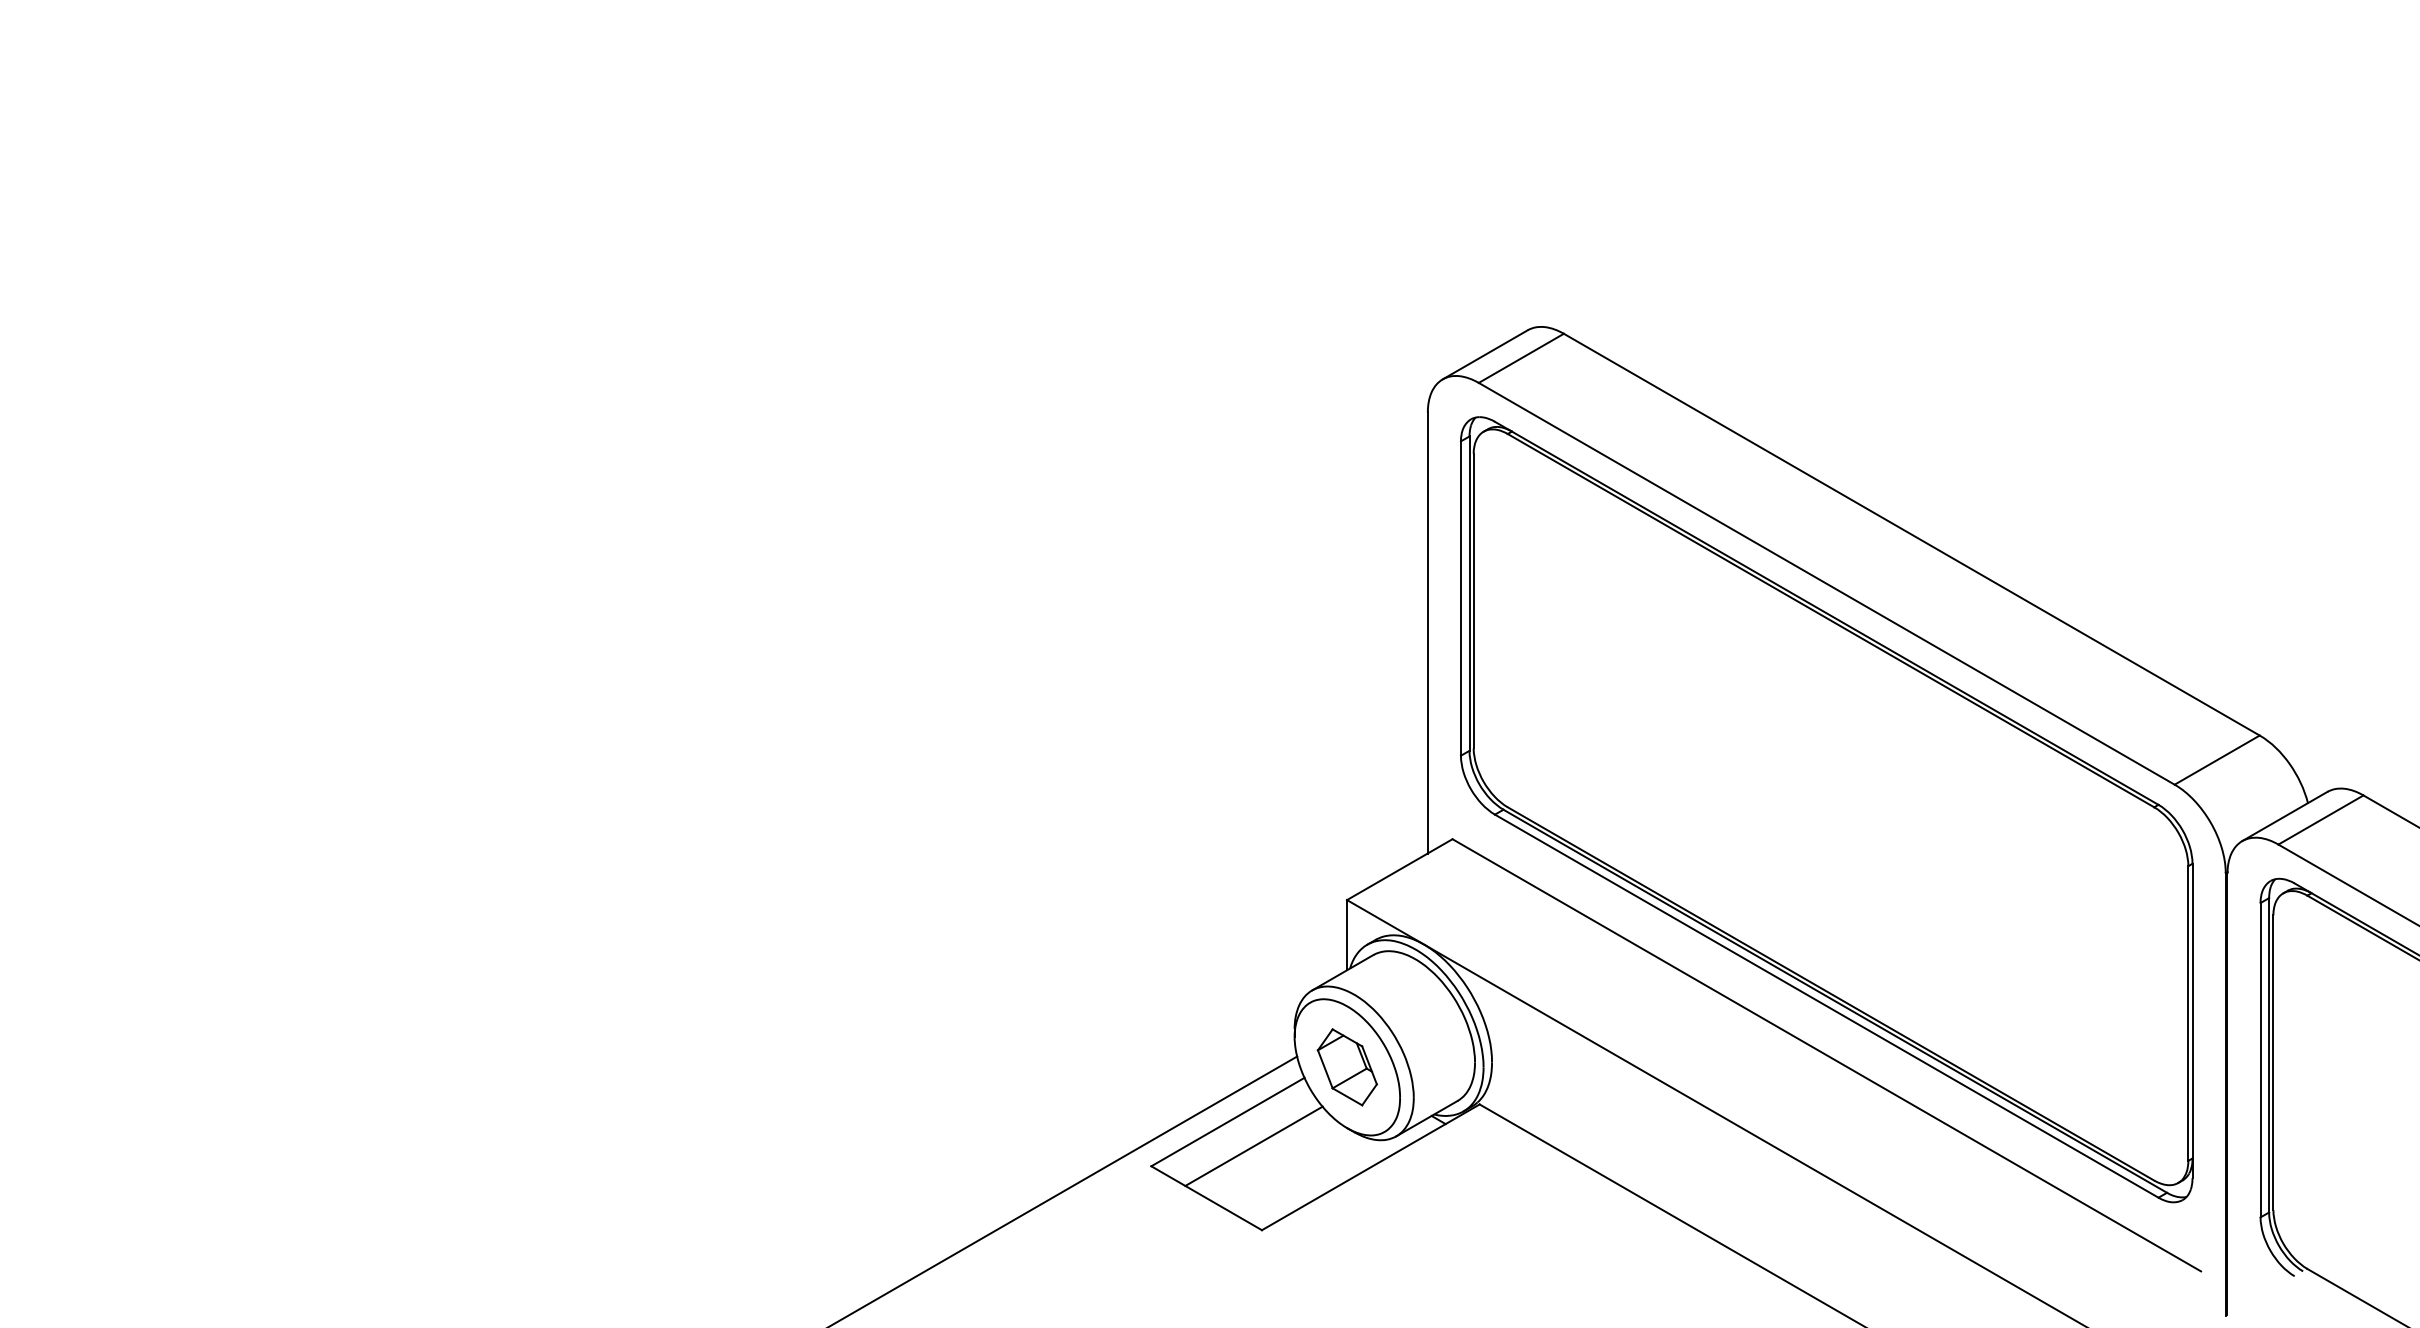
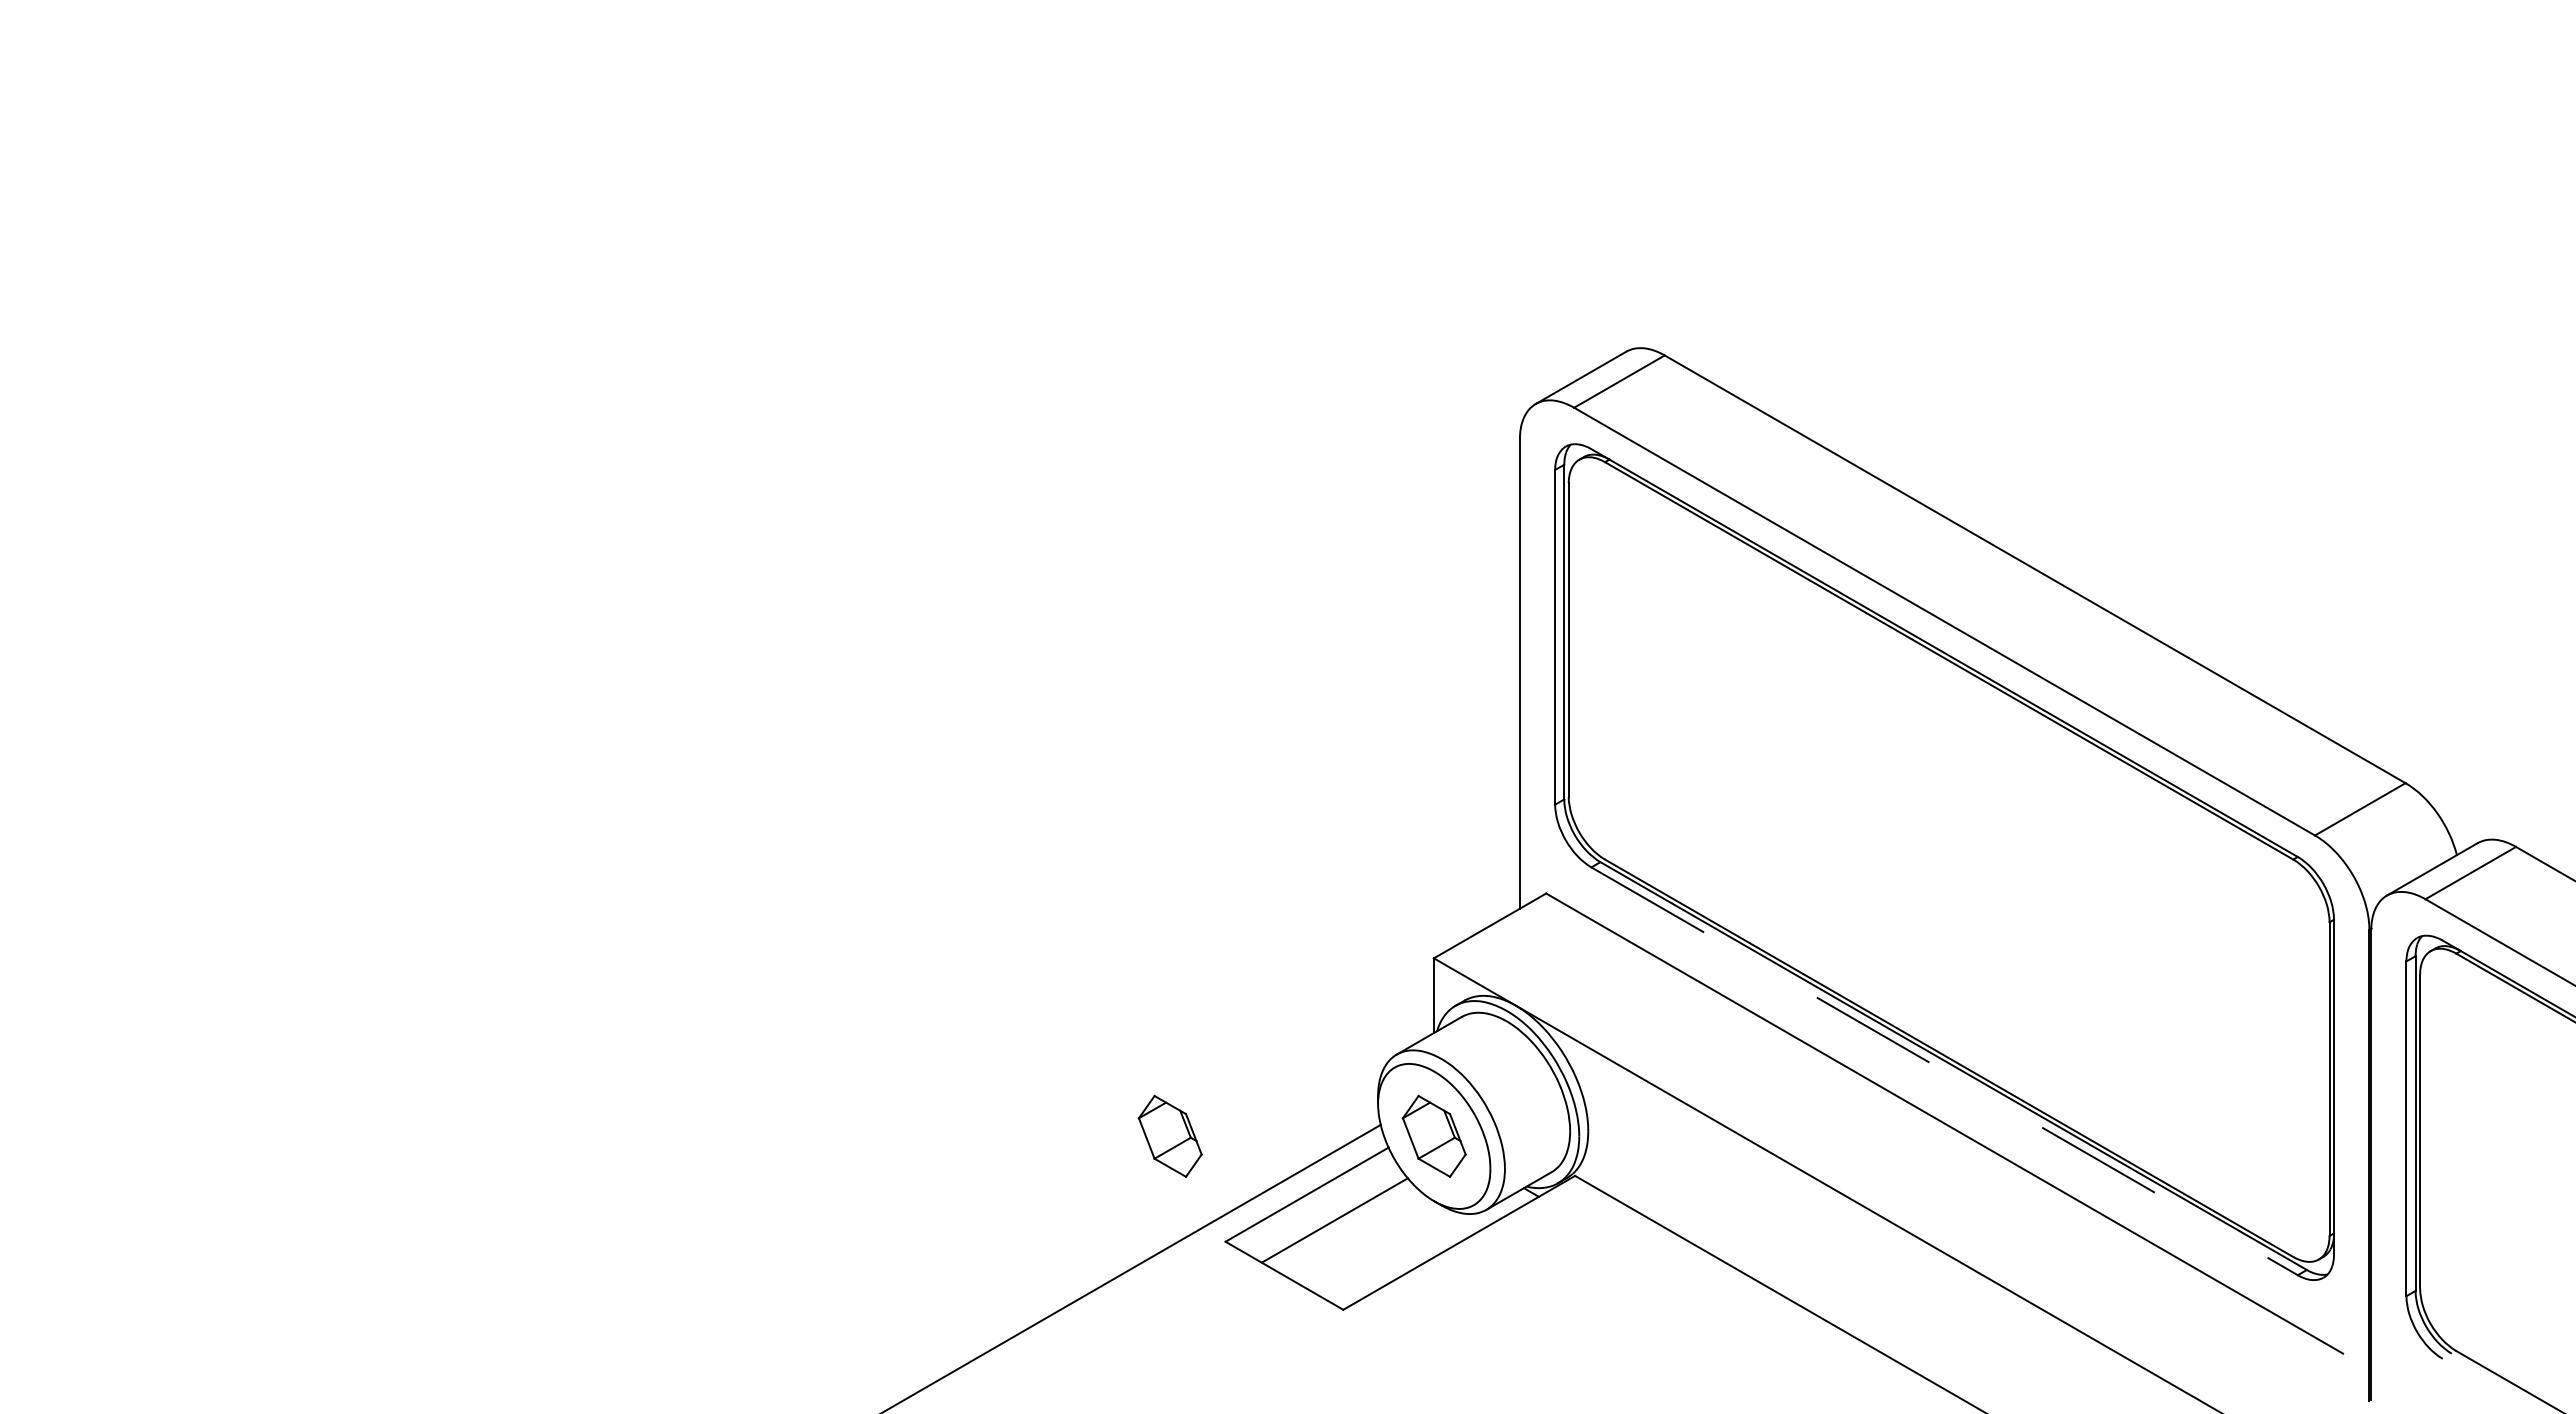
line: (1826, 1006) -> (1944, 1071), solid -> dashed
part: (1098, 1066) -> (1169, 1135), added

